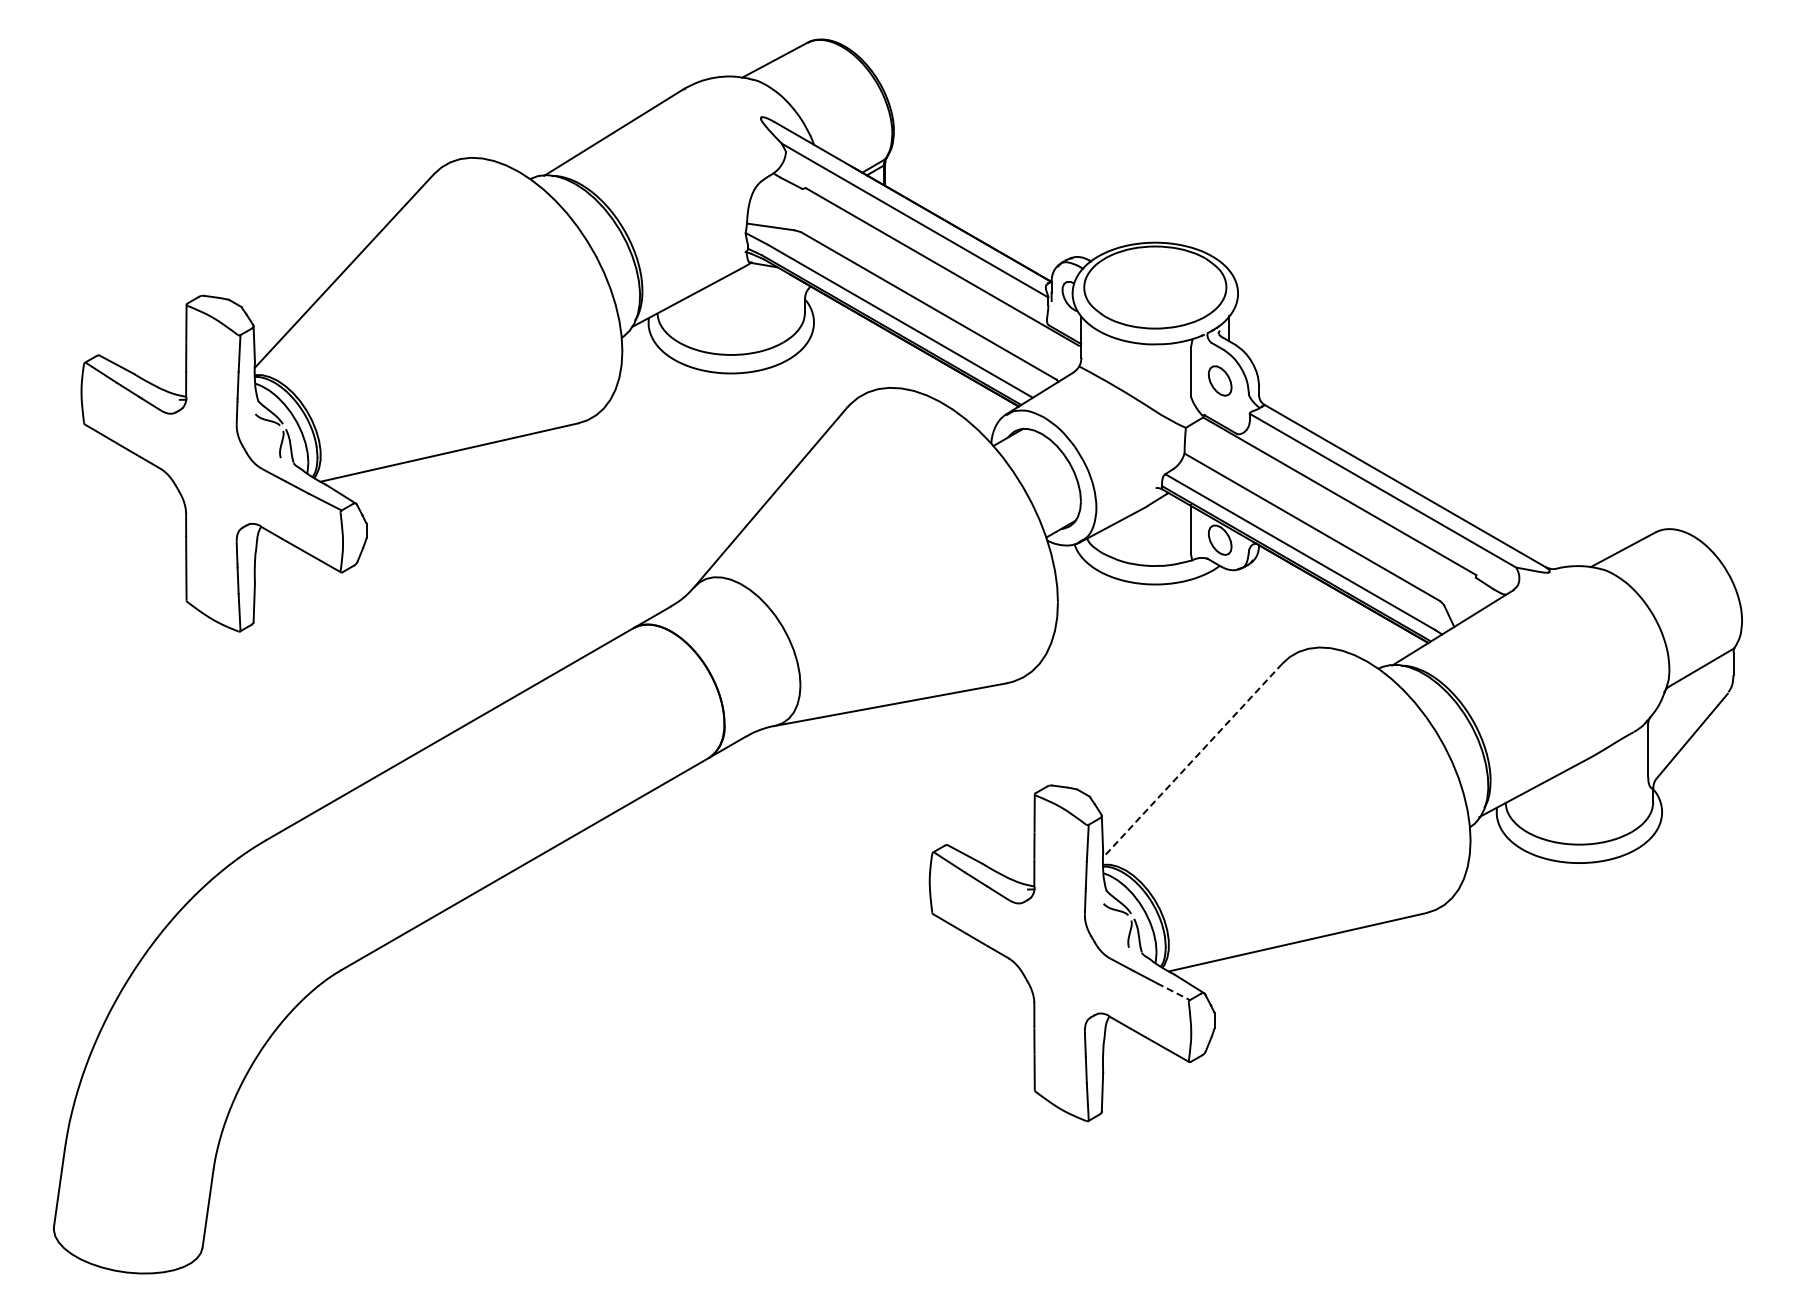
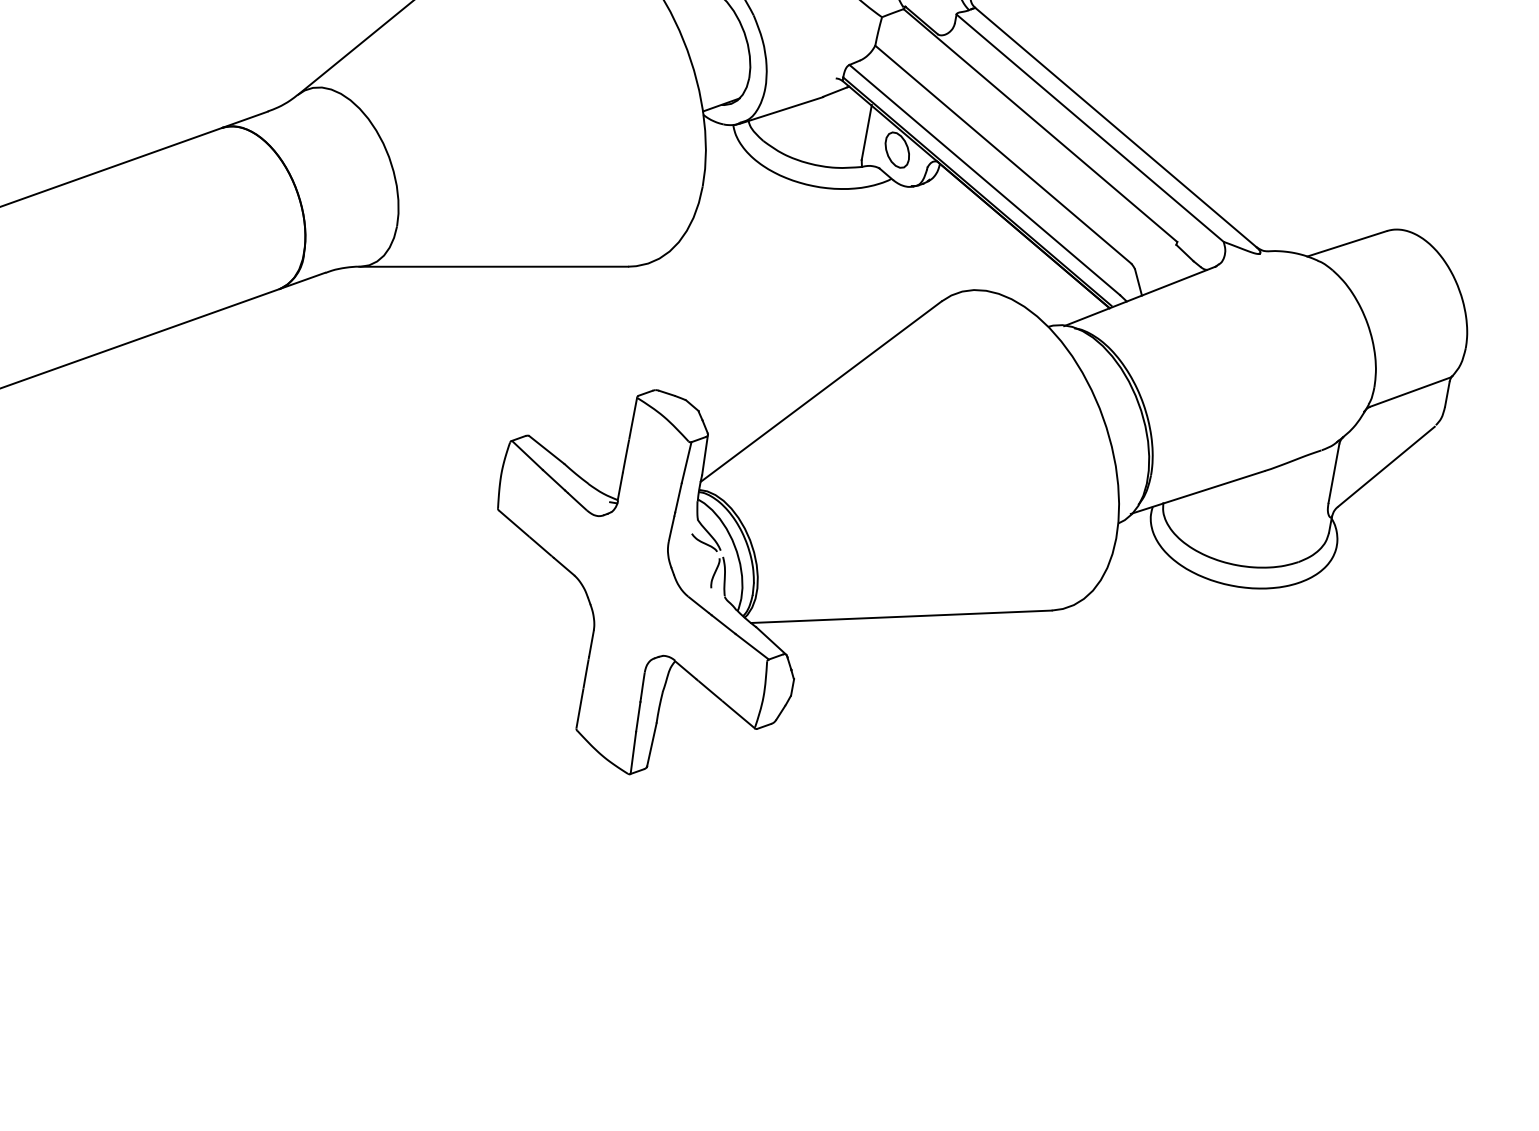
line: (1192, 761) -> (820, 392), dashed -> solid
line: (1174, 991) -> (753, 646), dashed -> solid

